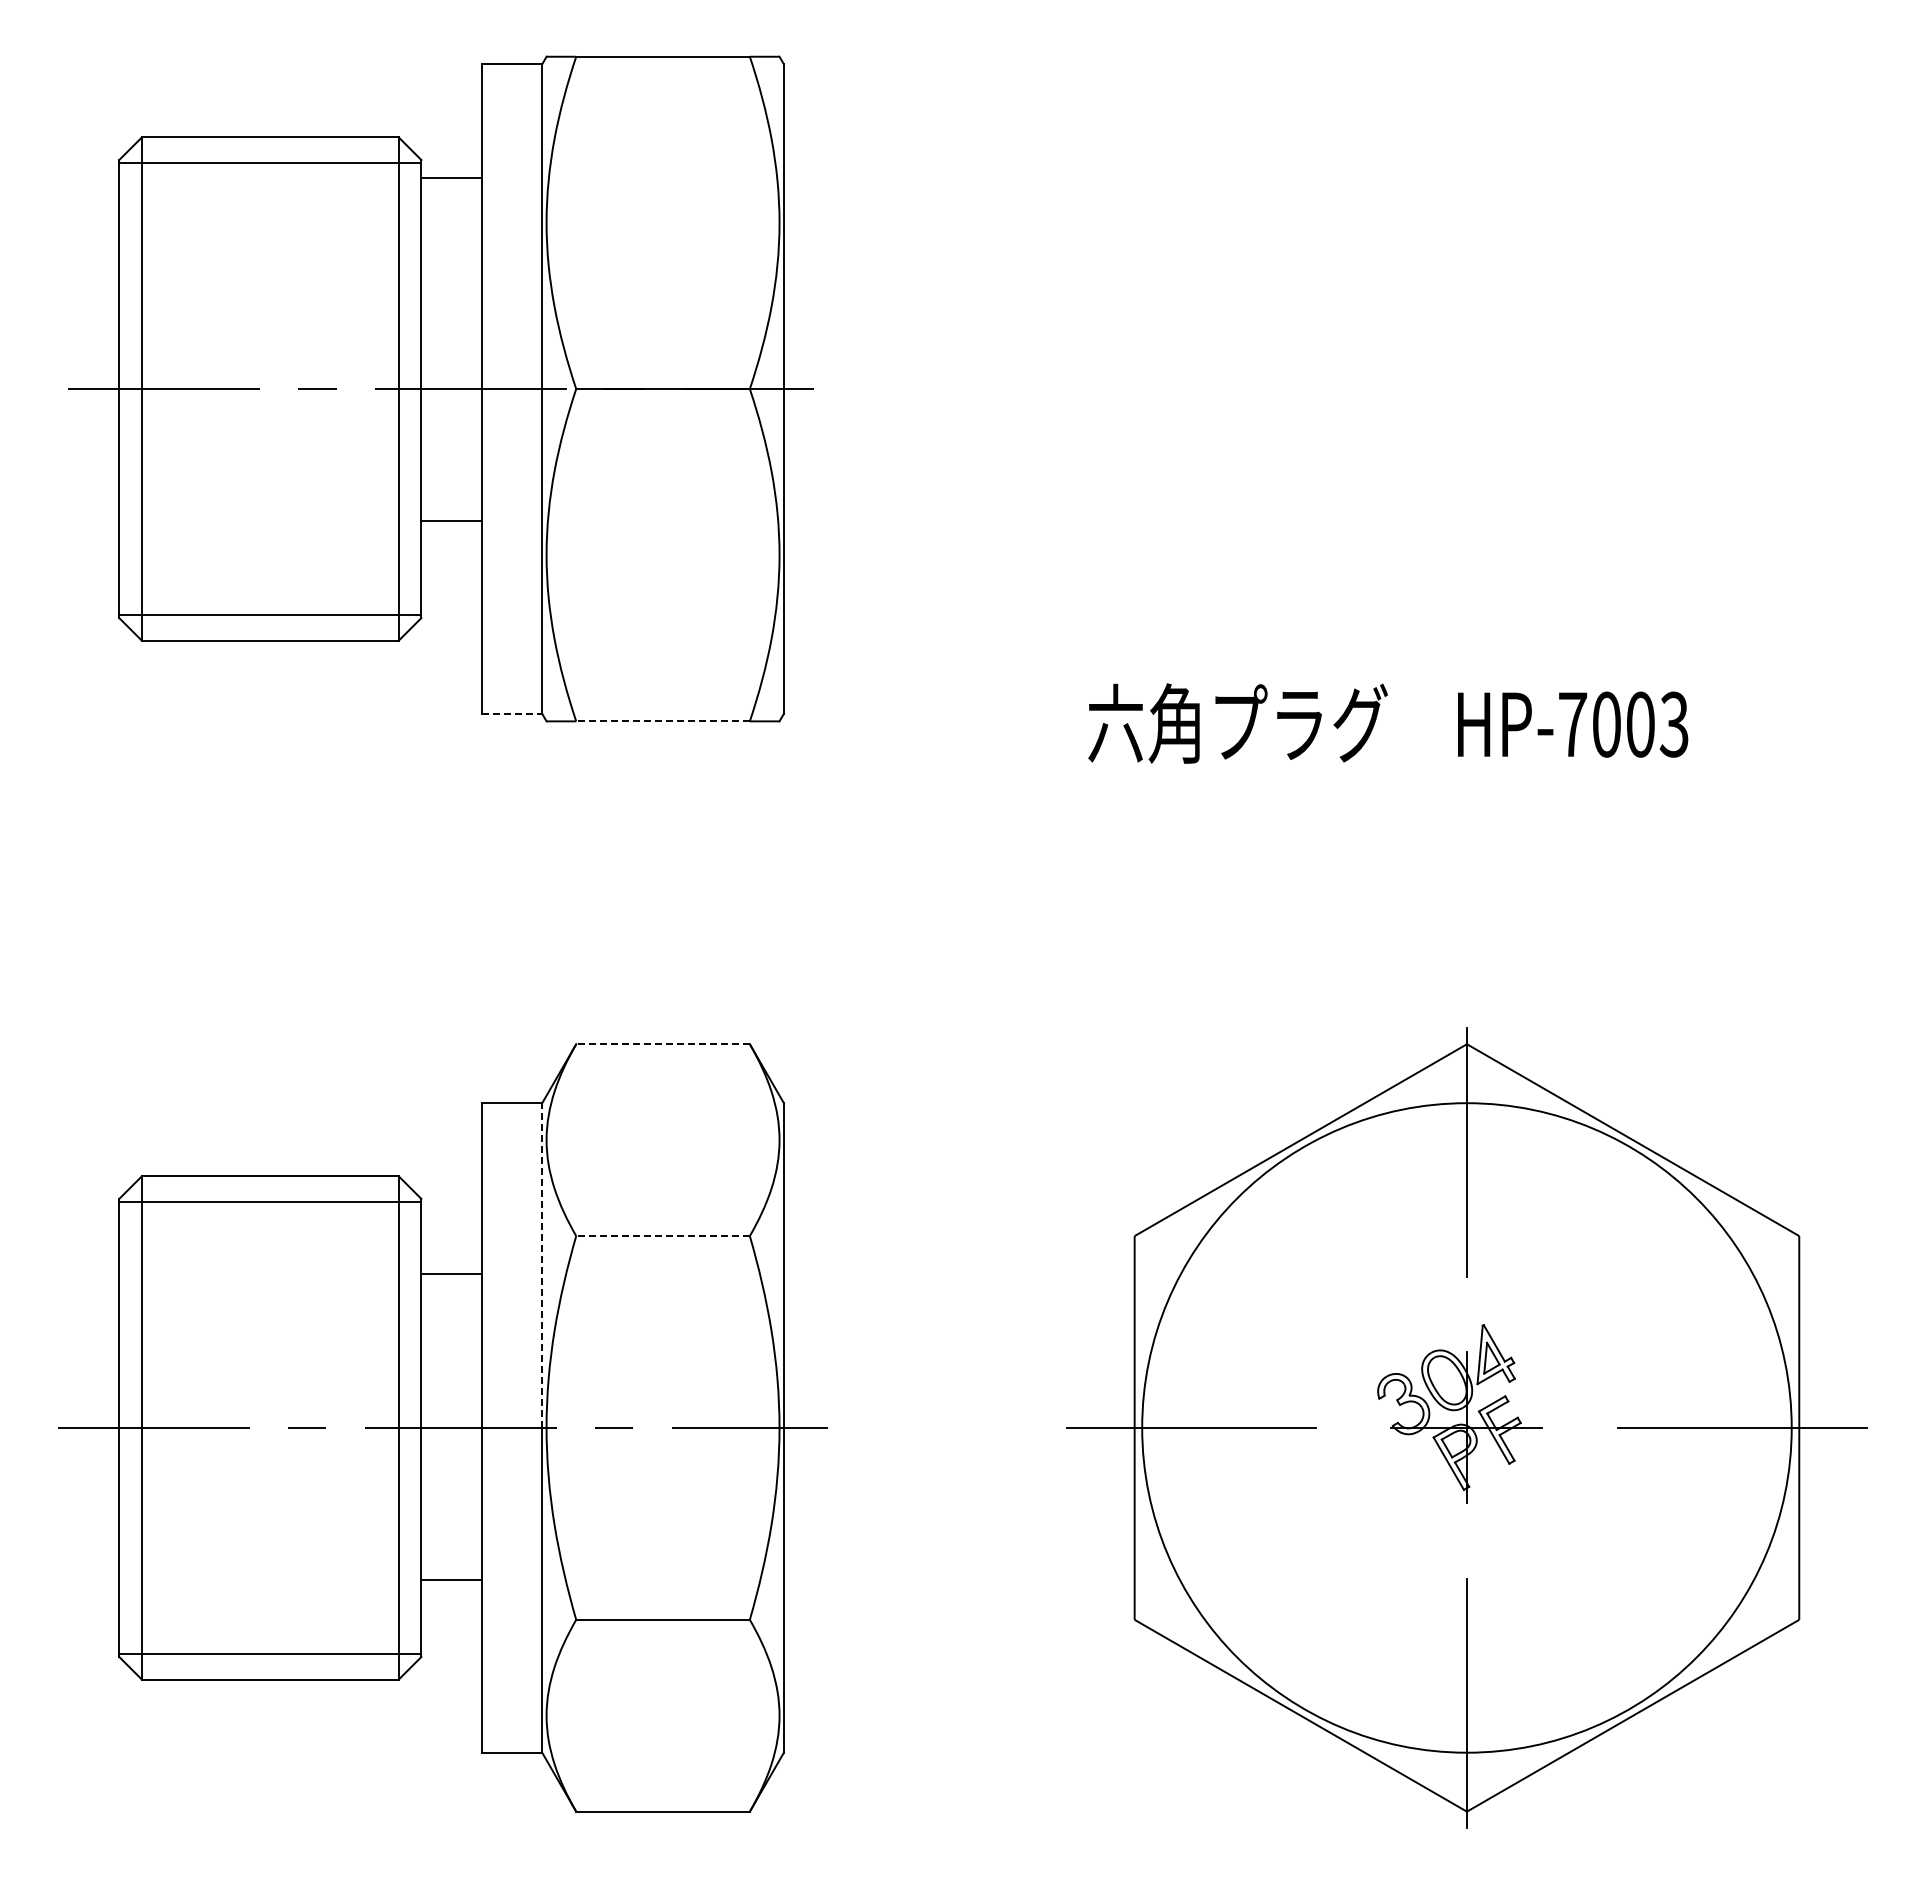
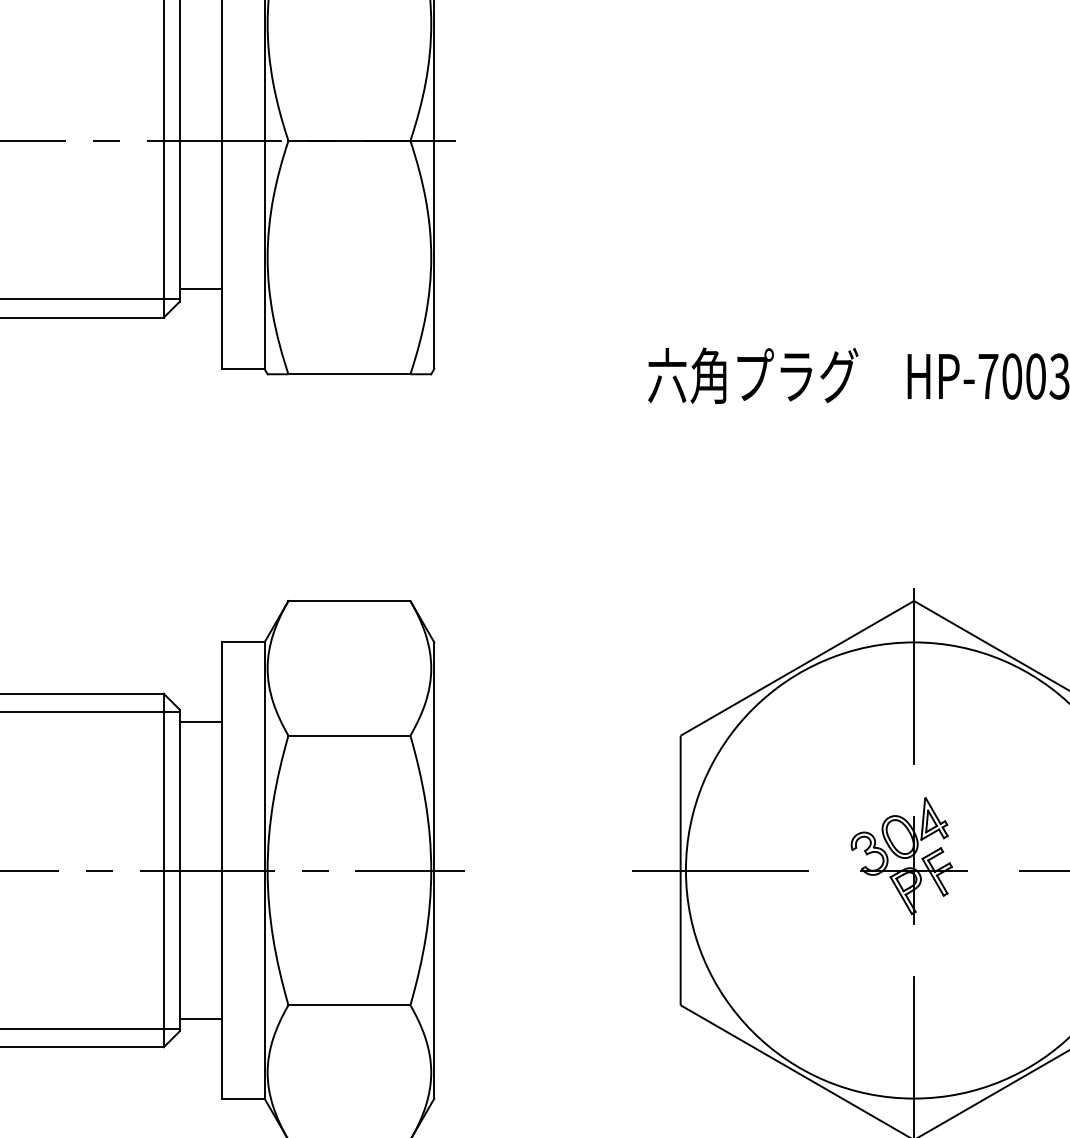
line: (451, 520) -> (200, 289), moved
line: (512, 713) -> (243, 368), dashed -> solid
line: (663, 721) -> (349, 374), dashed -> solid
line: (663, 1044) -> (349, 601), dashed -> solid
line: (663, 1236) -> (349, 736), dashed -> solid
line: (542, 1265) -> (264, 756), dashed -> solid
line: (451, 1274) -> (200, 721), moved
line: (451, 1580) -> (200, 1019), moved

